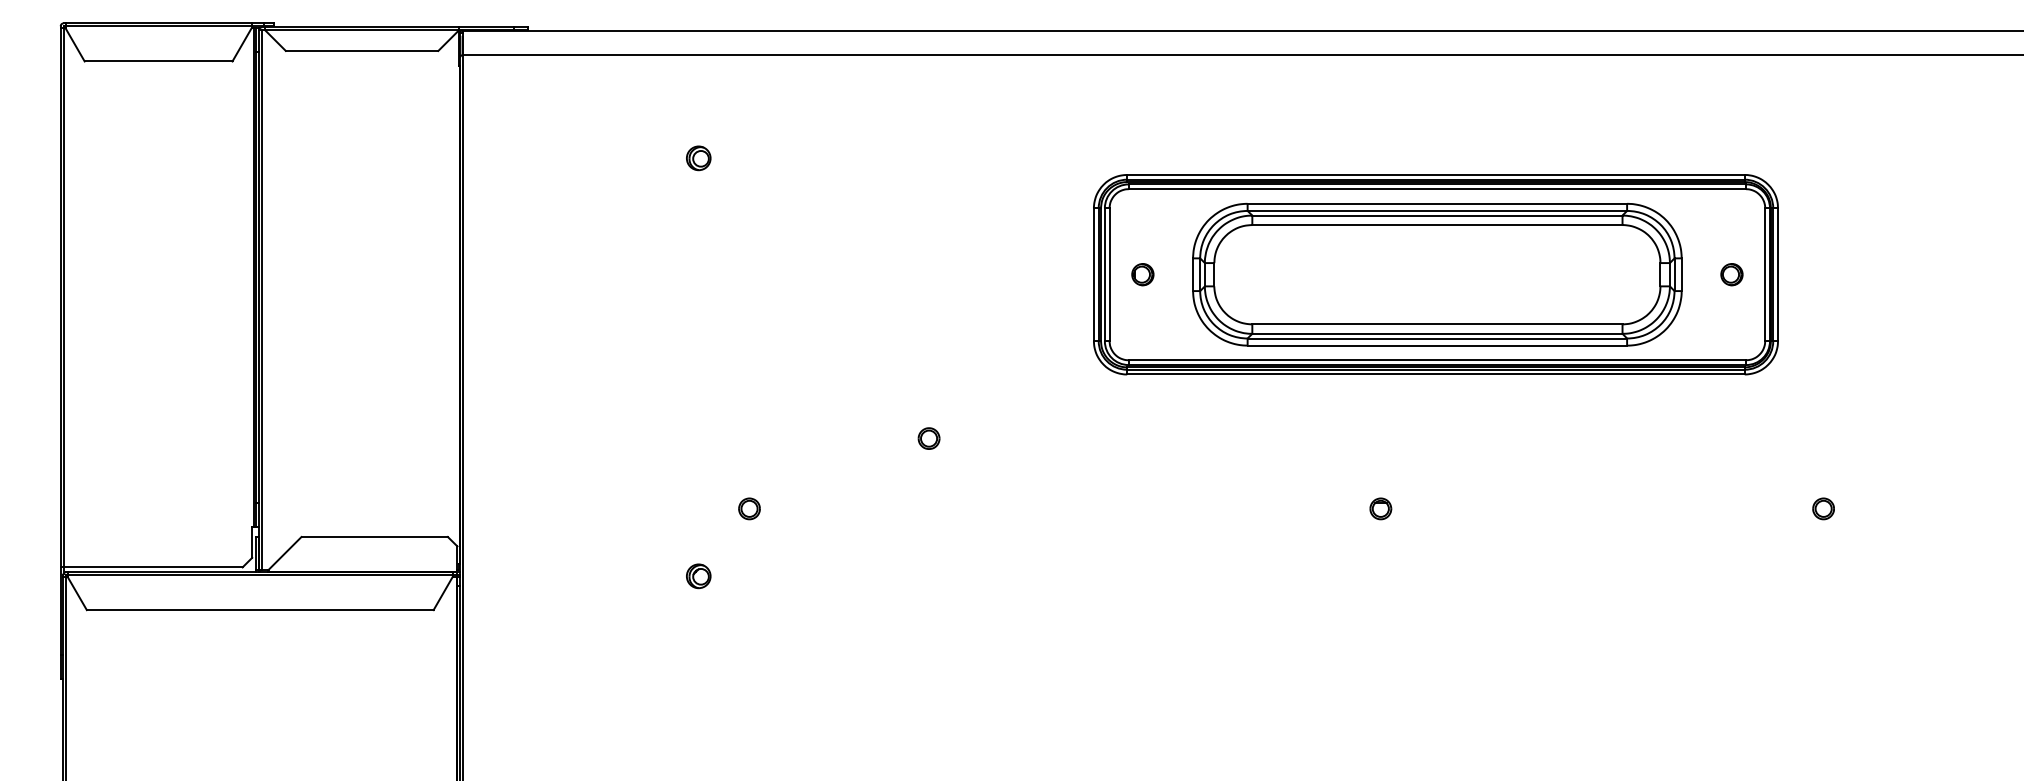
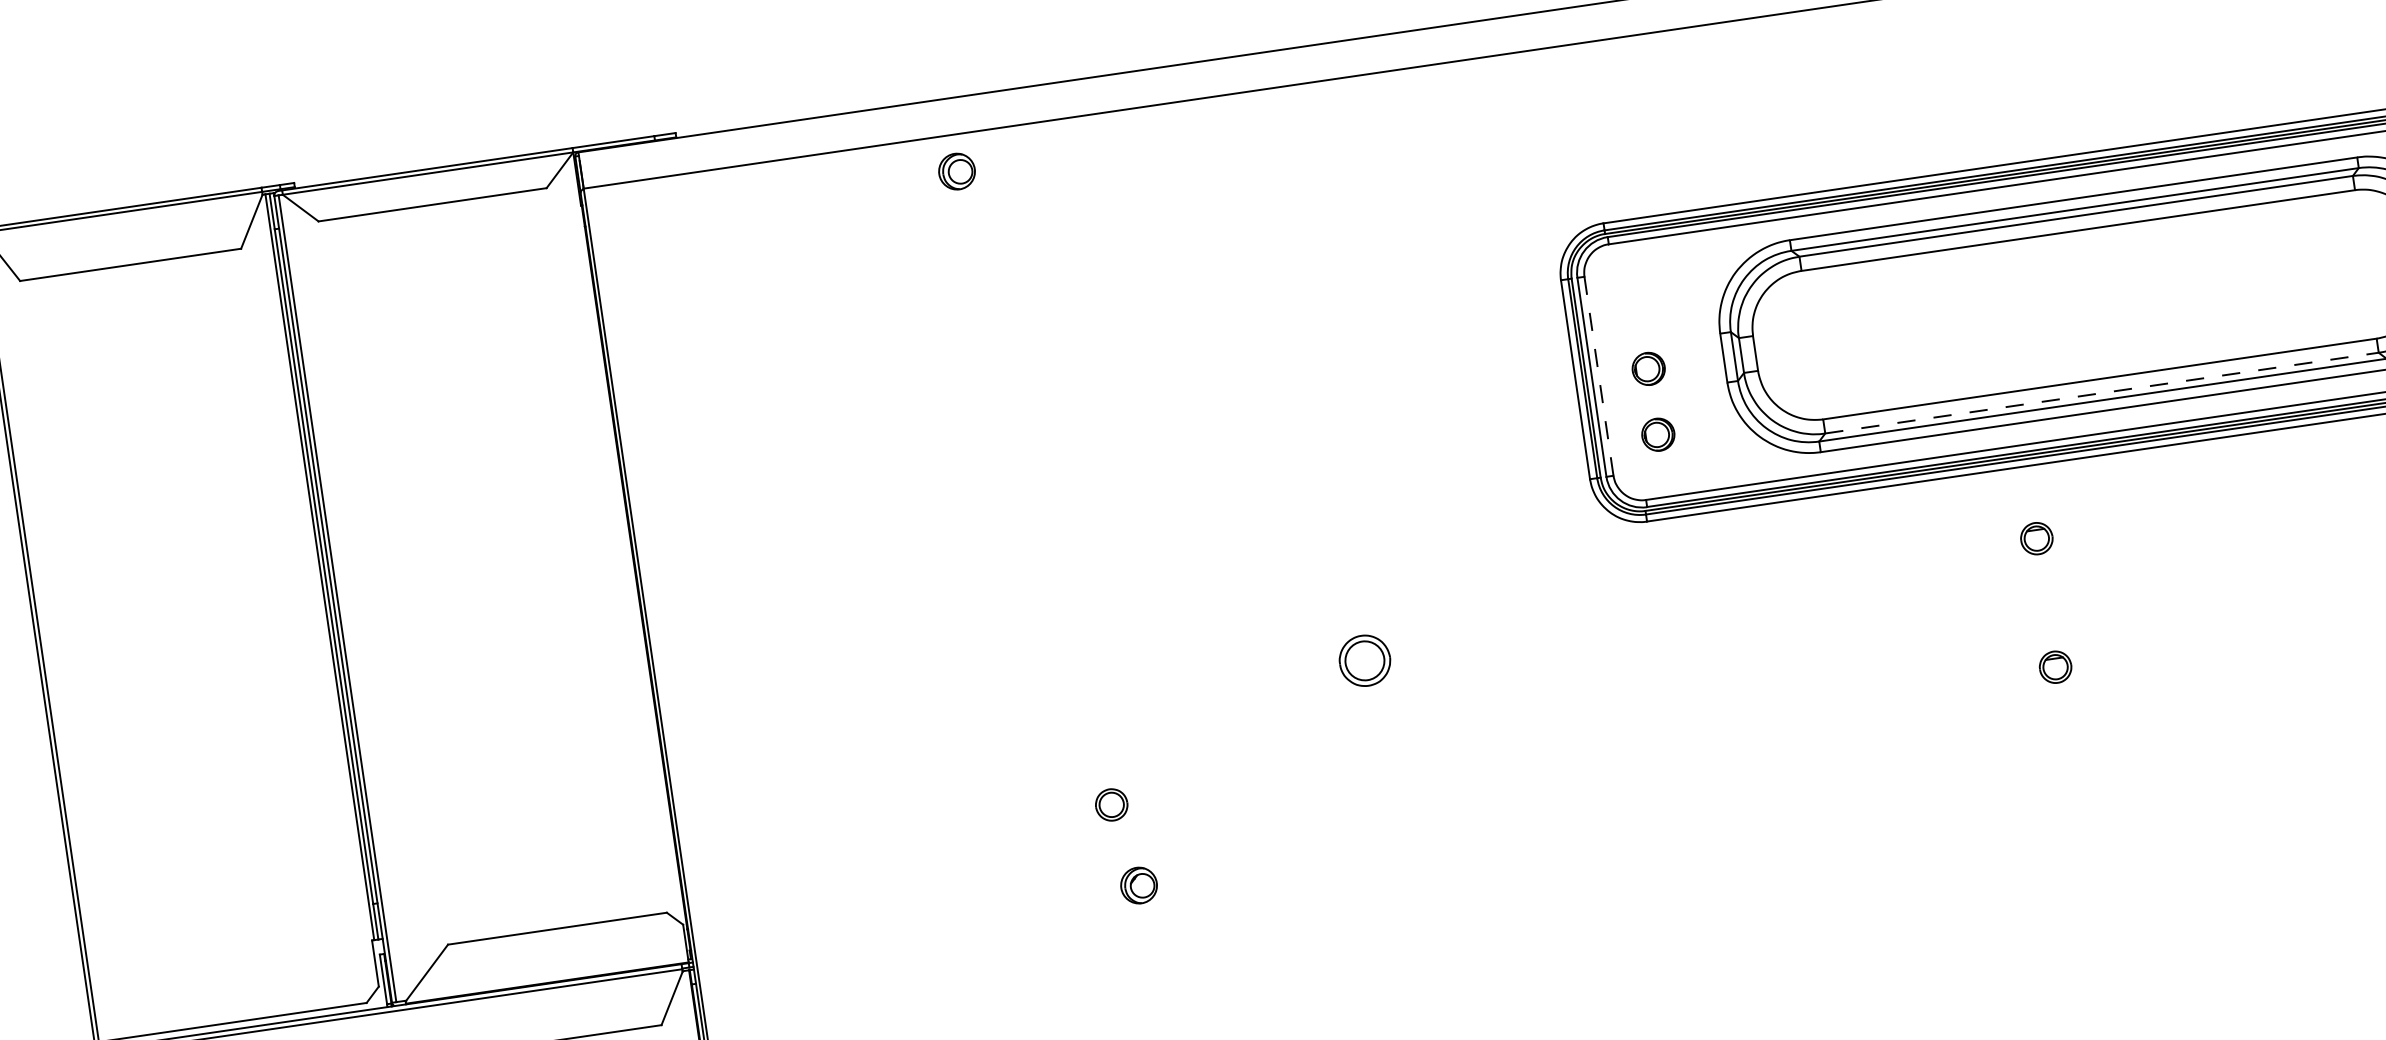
part: (698, 158) -> (956, 171), moved
line: (1109, 274) -> (1598, 375), solid -> dashed
part: (1142, 318) -> (1657, 434), added
line: (1437, 333) -> (2102, 392), solid -> dashed
part: (1380, 422) -> (2036, 538), added
part: (928, 438) -> (1363, 660), size x1.6
part: (698, 576) -> (1138, 885), moved

